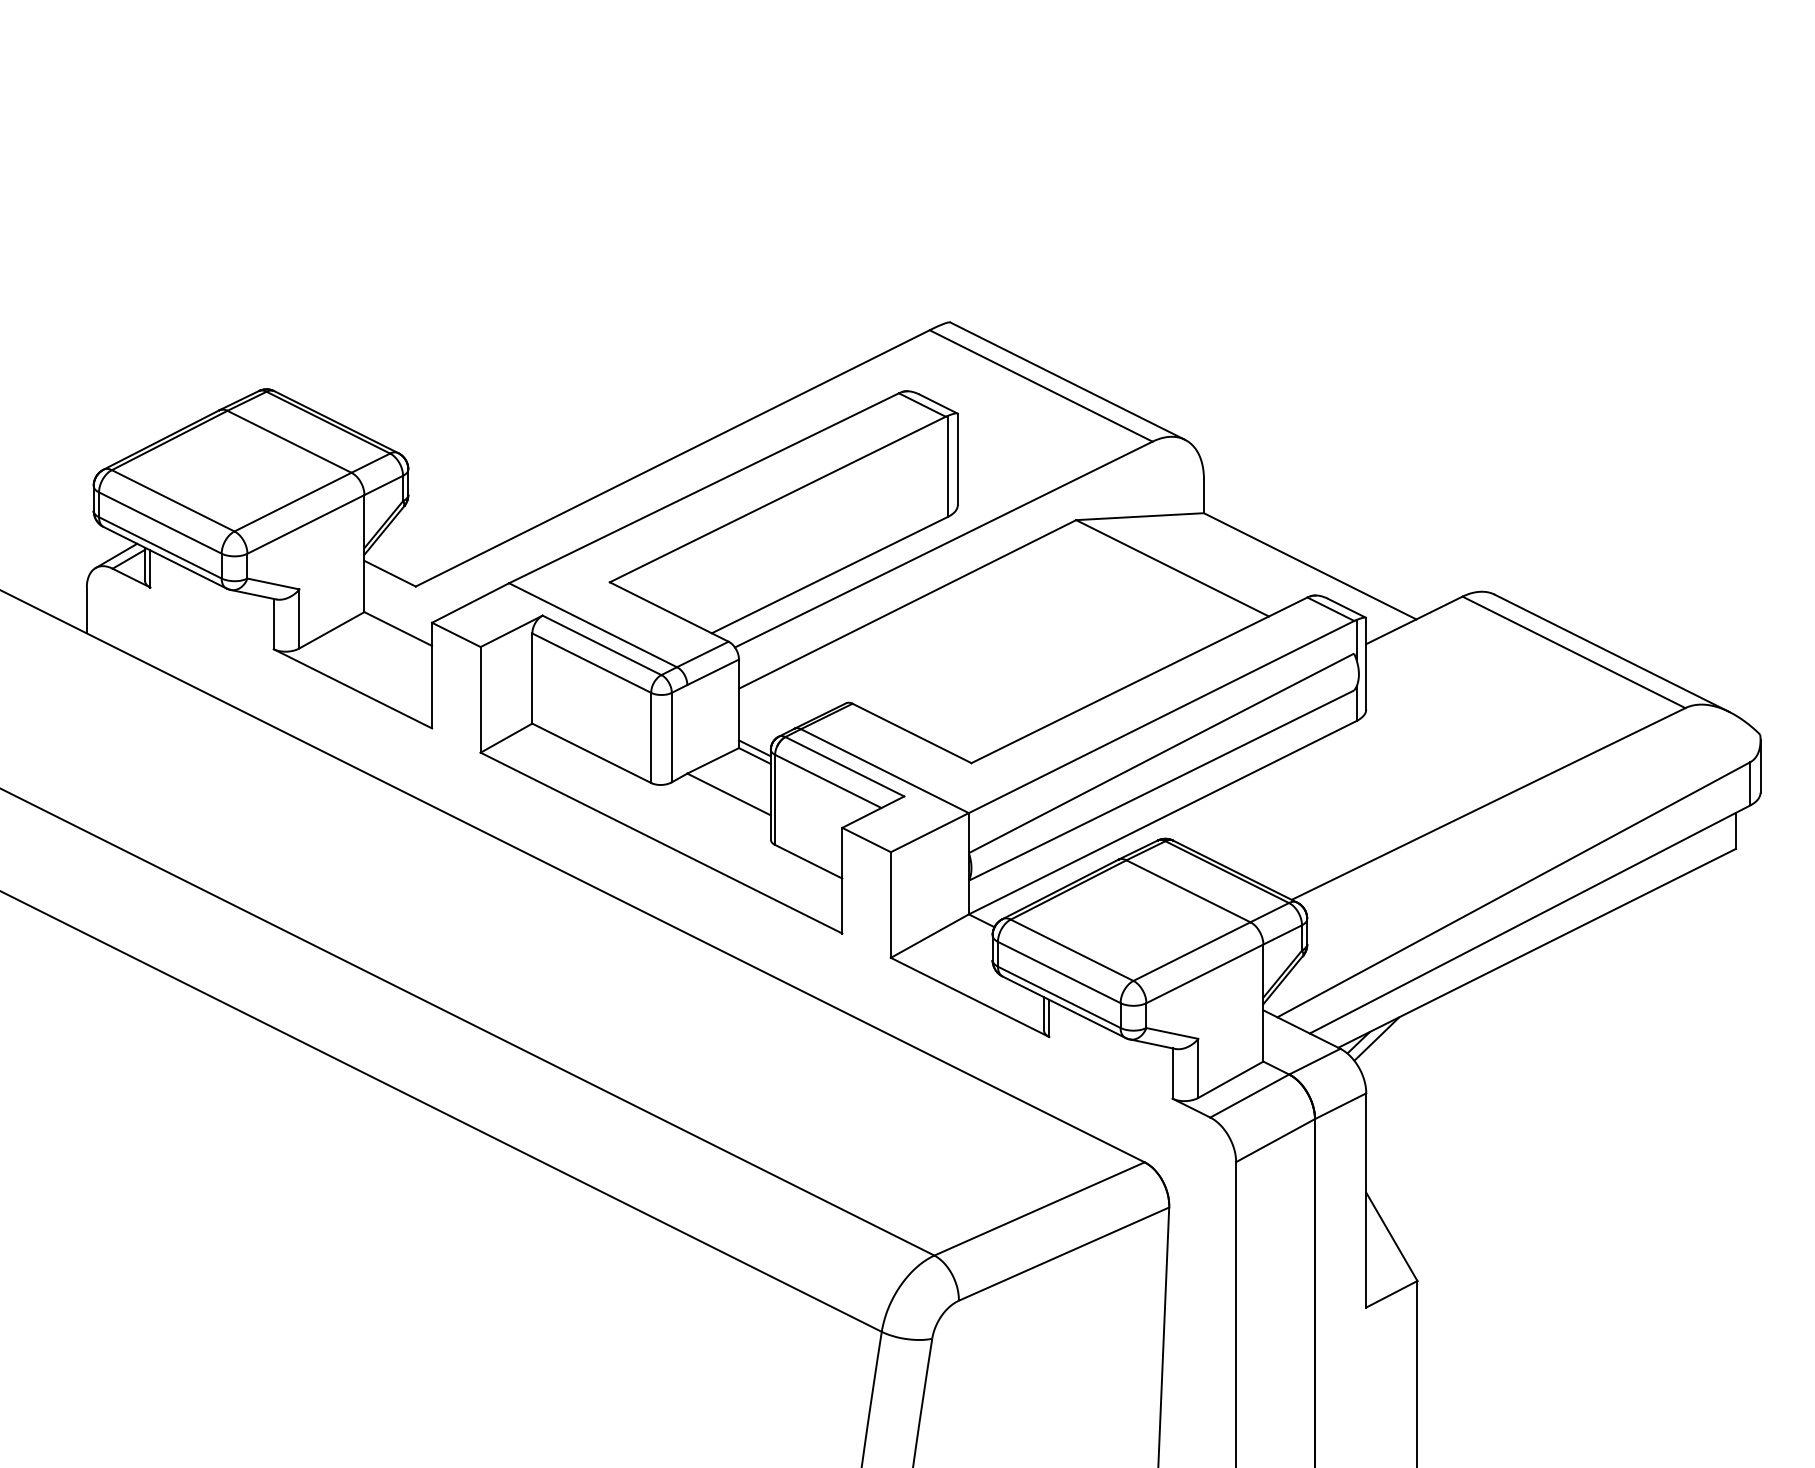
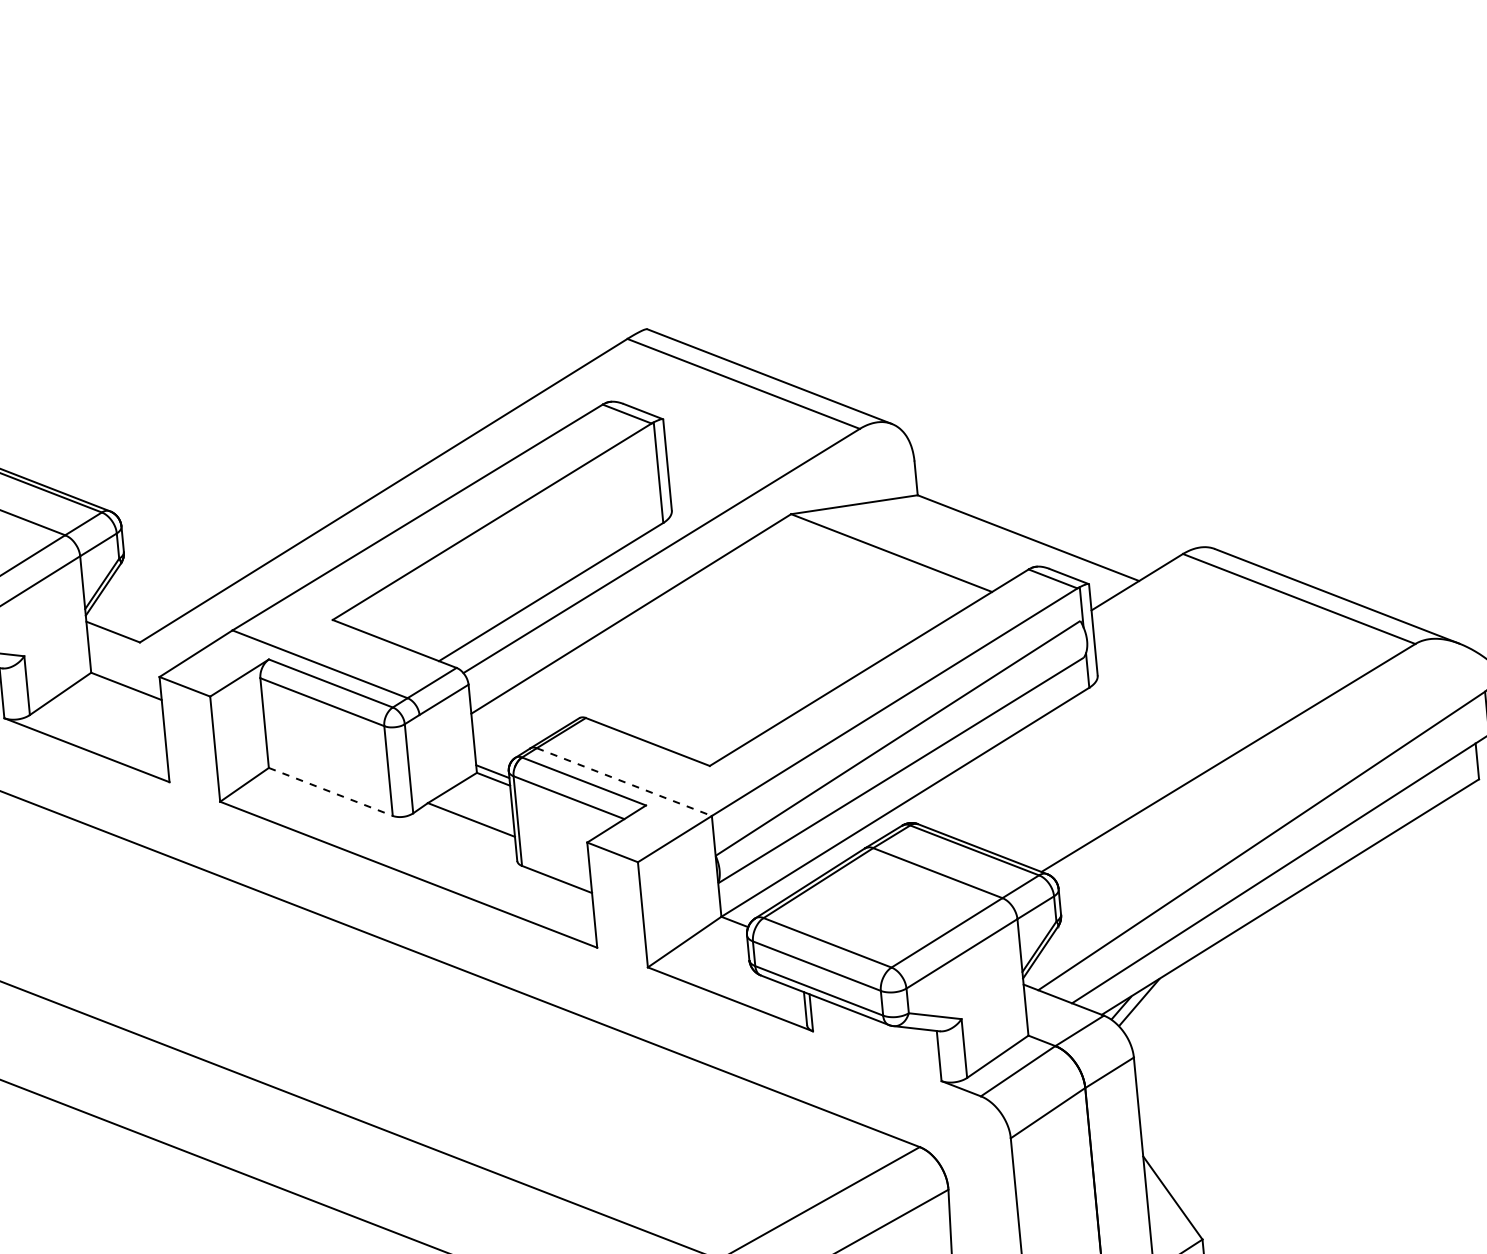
line: (592, 753) -> (331, 792), solid -> dashed
line: (884, 771) -> (623, 782), solid -> dashed

